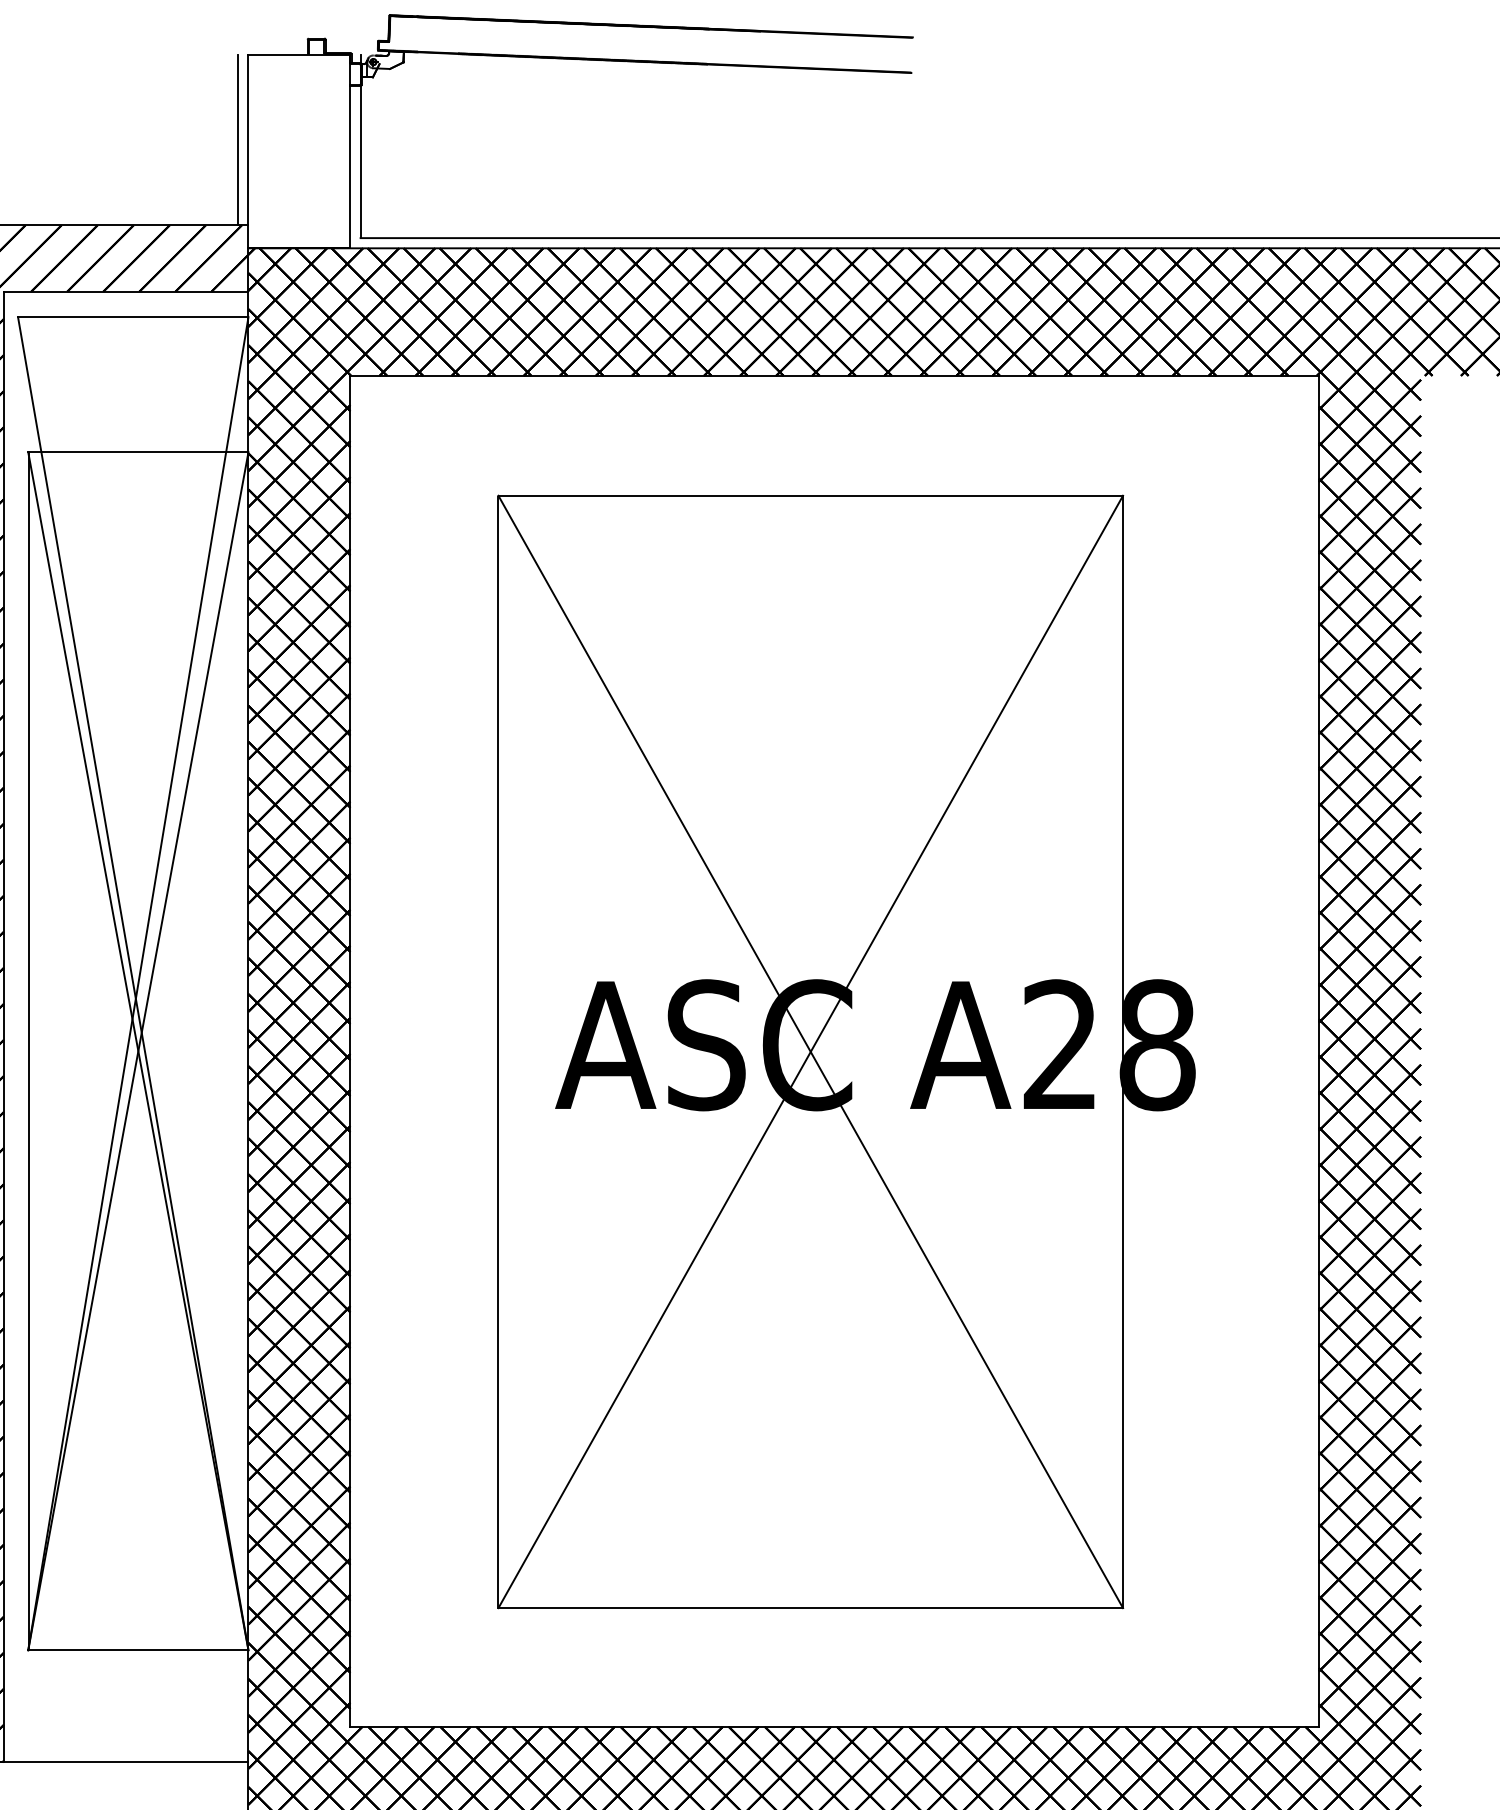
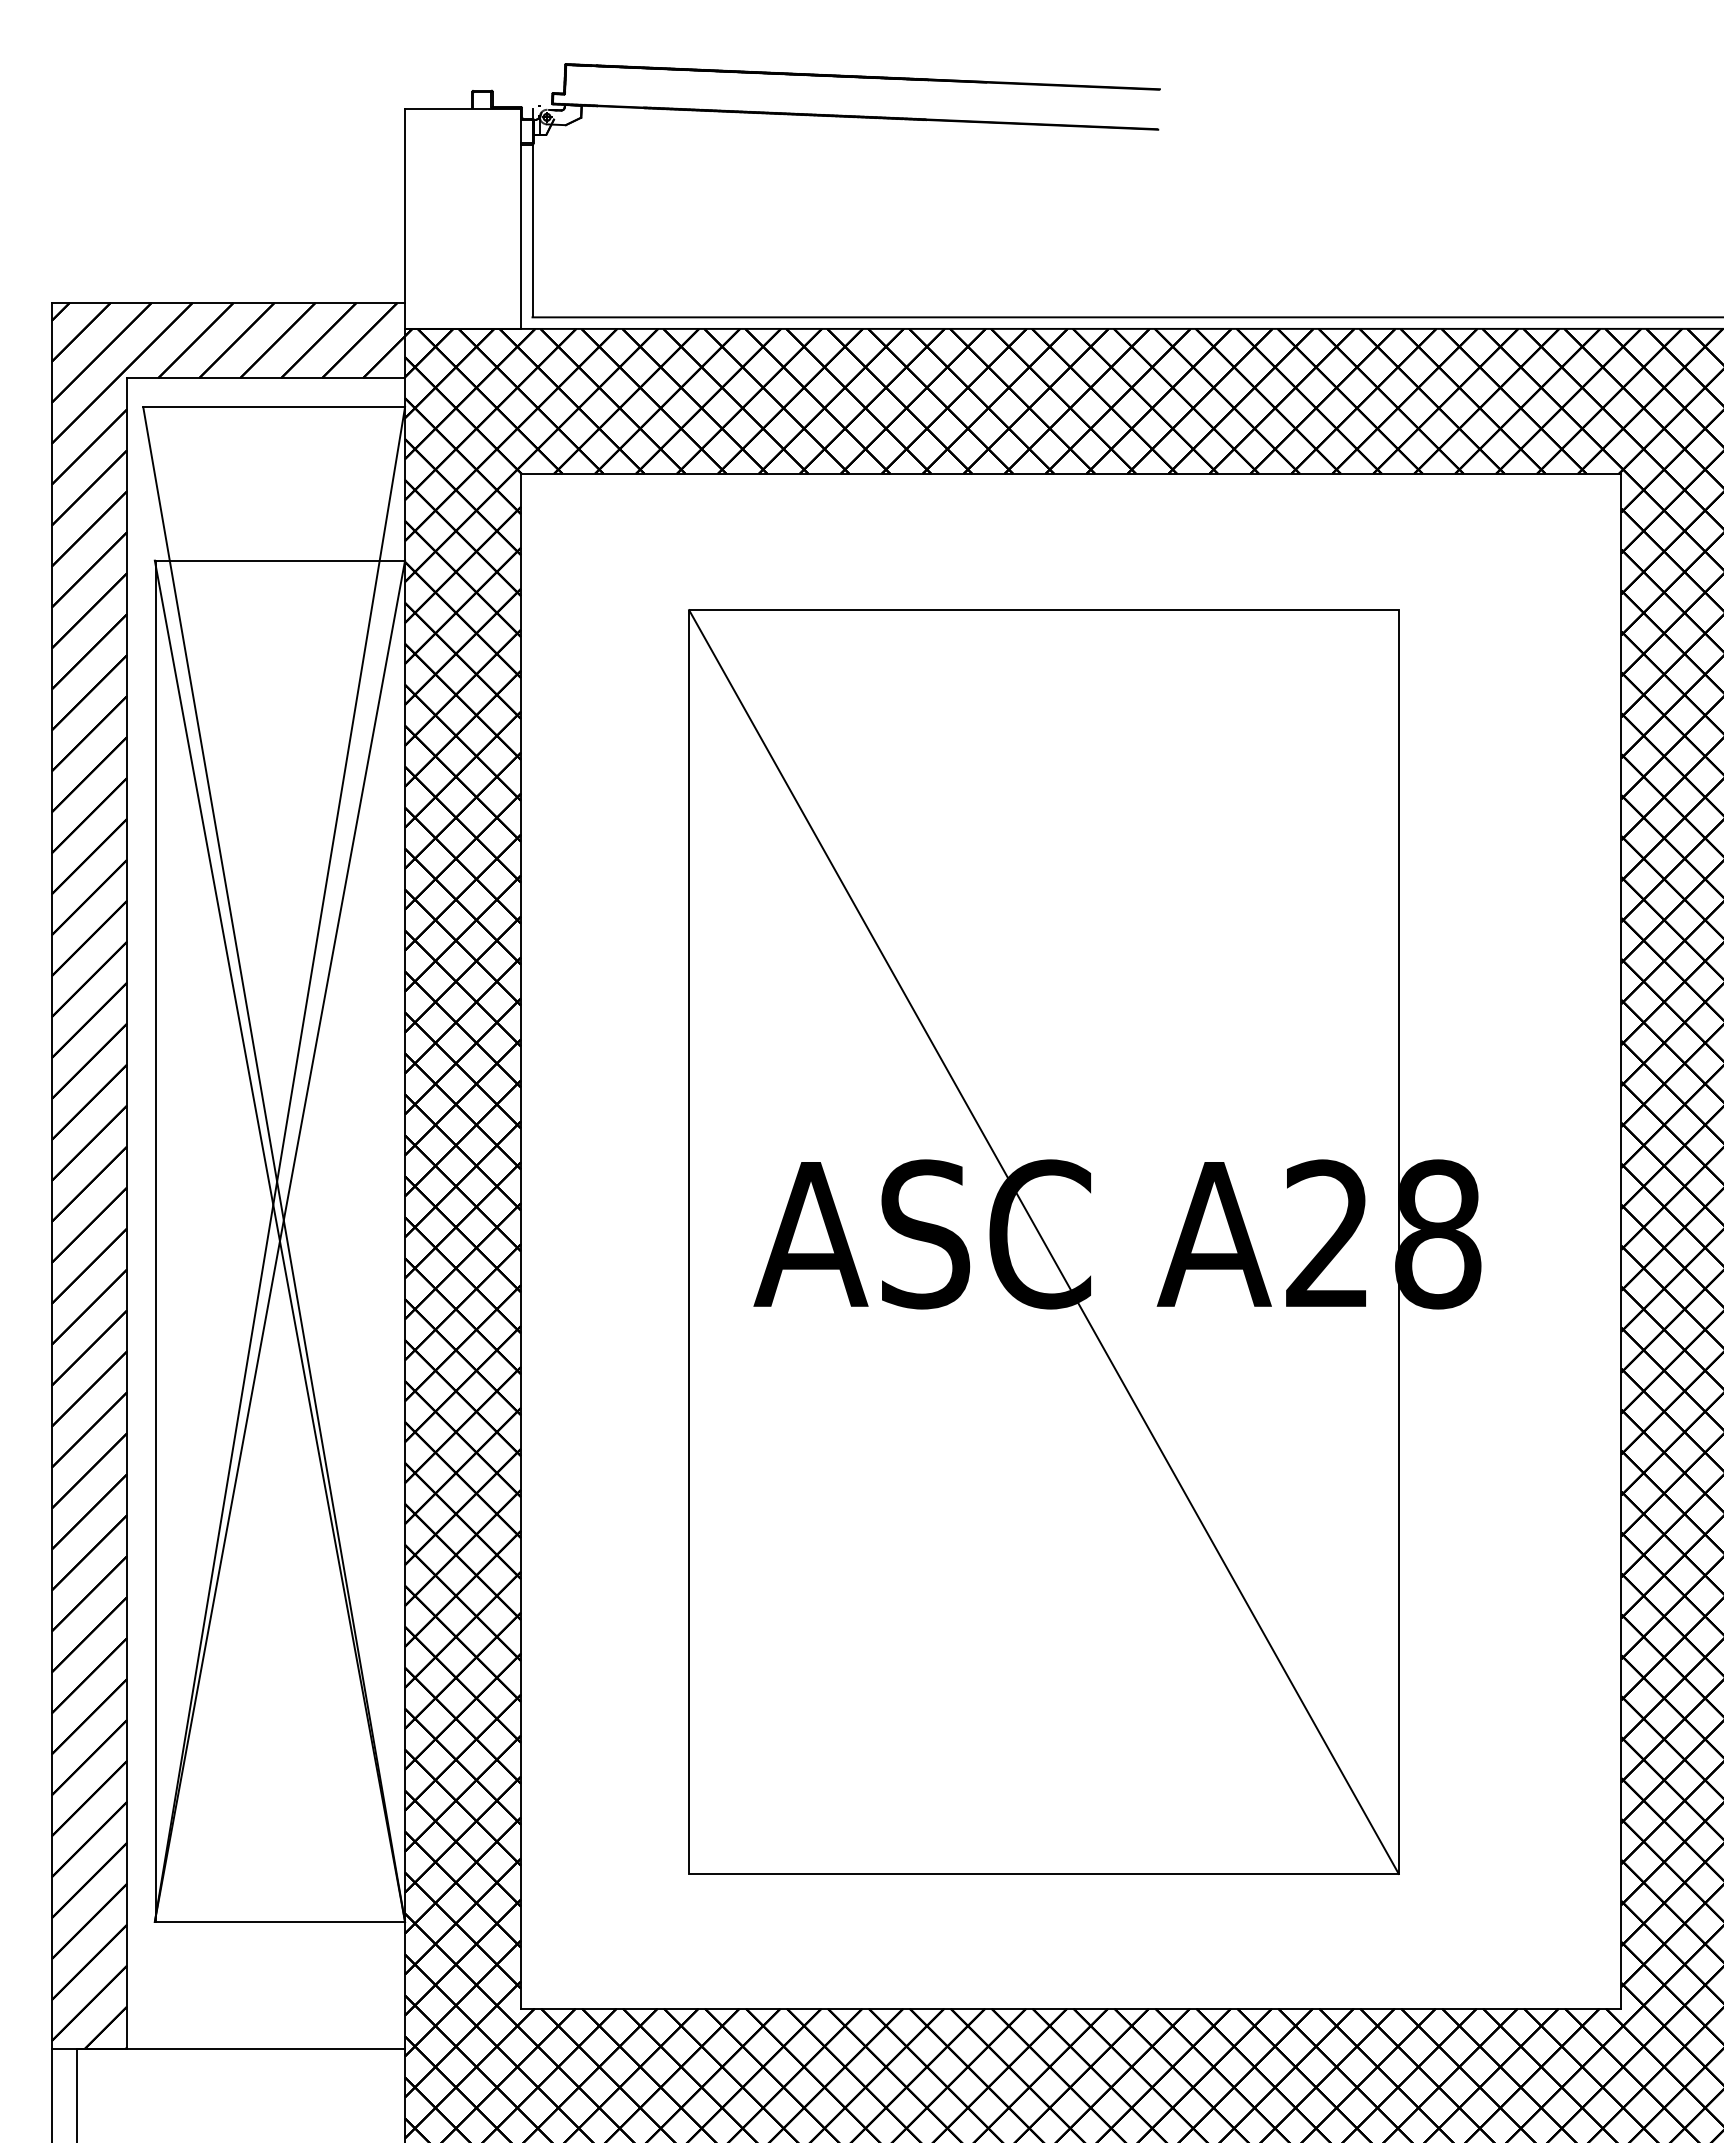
line: (238, 139) -> (393, 205), removed
line: (810, 1051) -> (1043, 1241), removed

